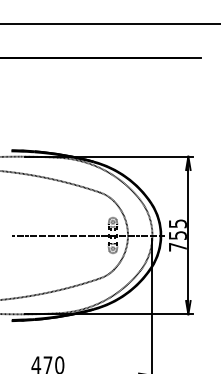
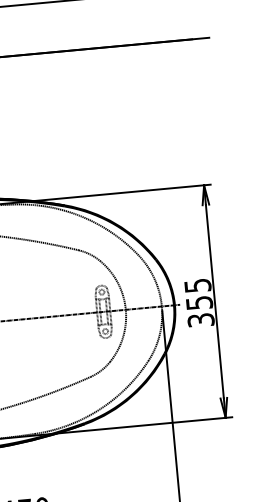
text: (177, 246) -> (200, 319), 755 -> 355

